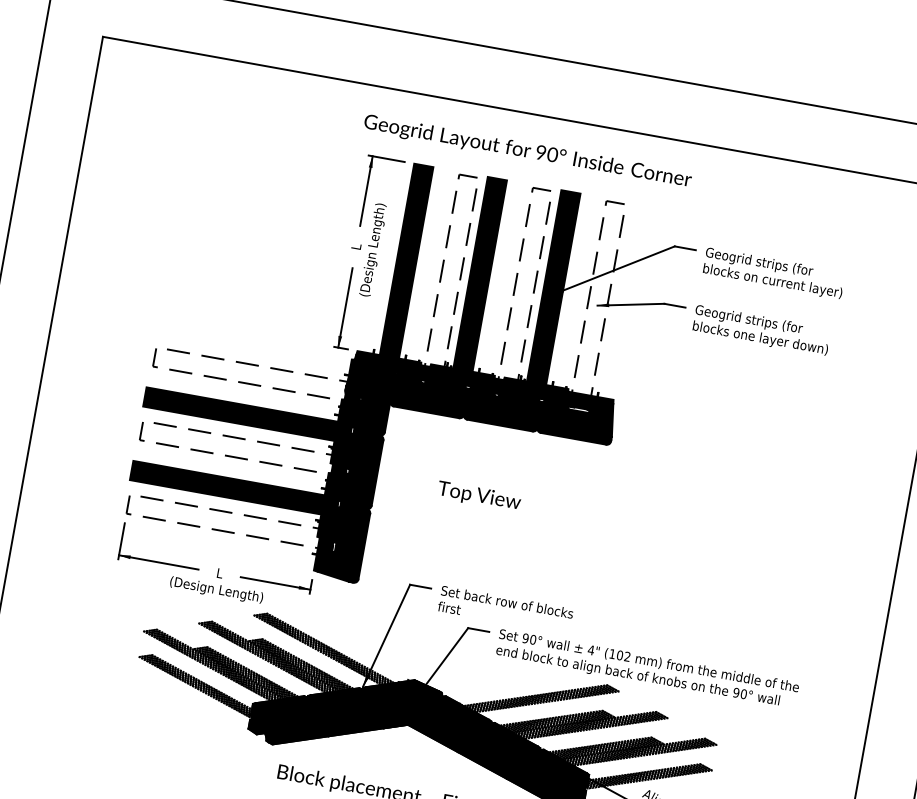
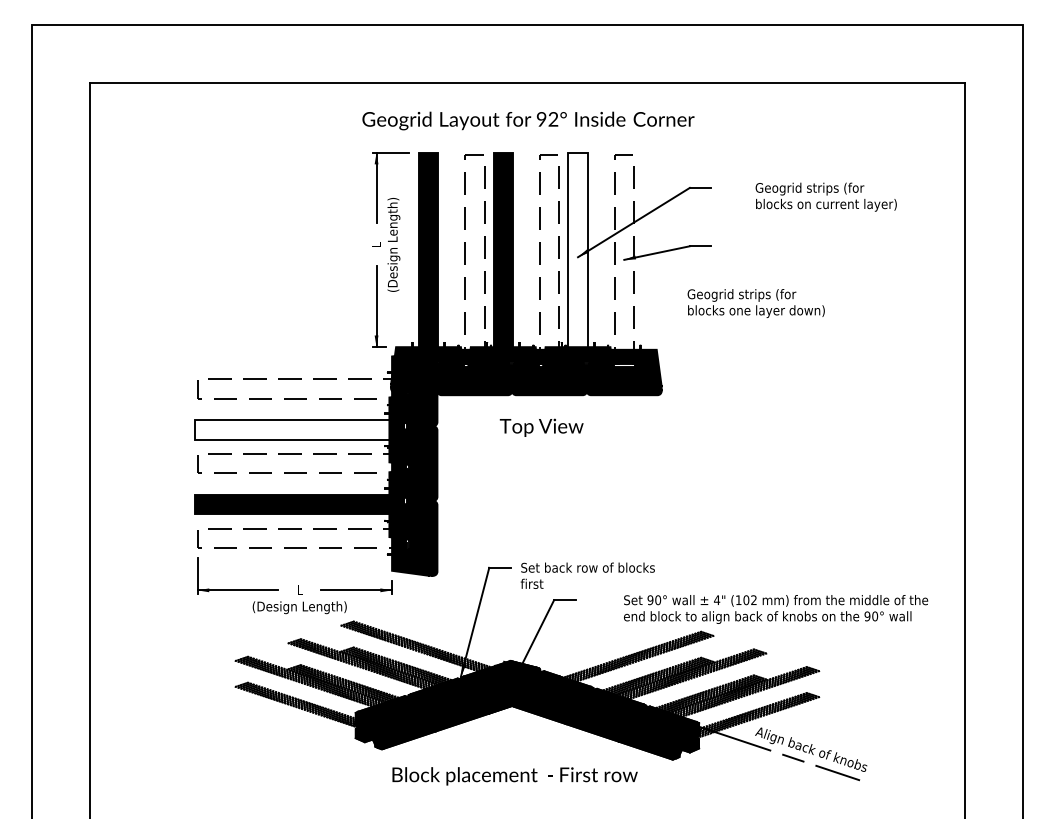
text: (552, 155) -> (553, 120), 90° -> 92°
text: (773, 272) -> (825, 196), moved
fill: (552, 293) -> (577, 256), removed
text: (760, 330) -> (755, 303), moved
fill: (247, 415) -> (299, 429), removed
text: (479, 496) -> (541, 427), moved
text: (648, 669) -> (776, 609), moved

